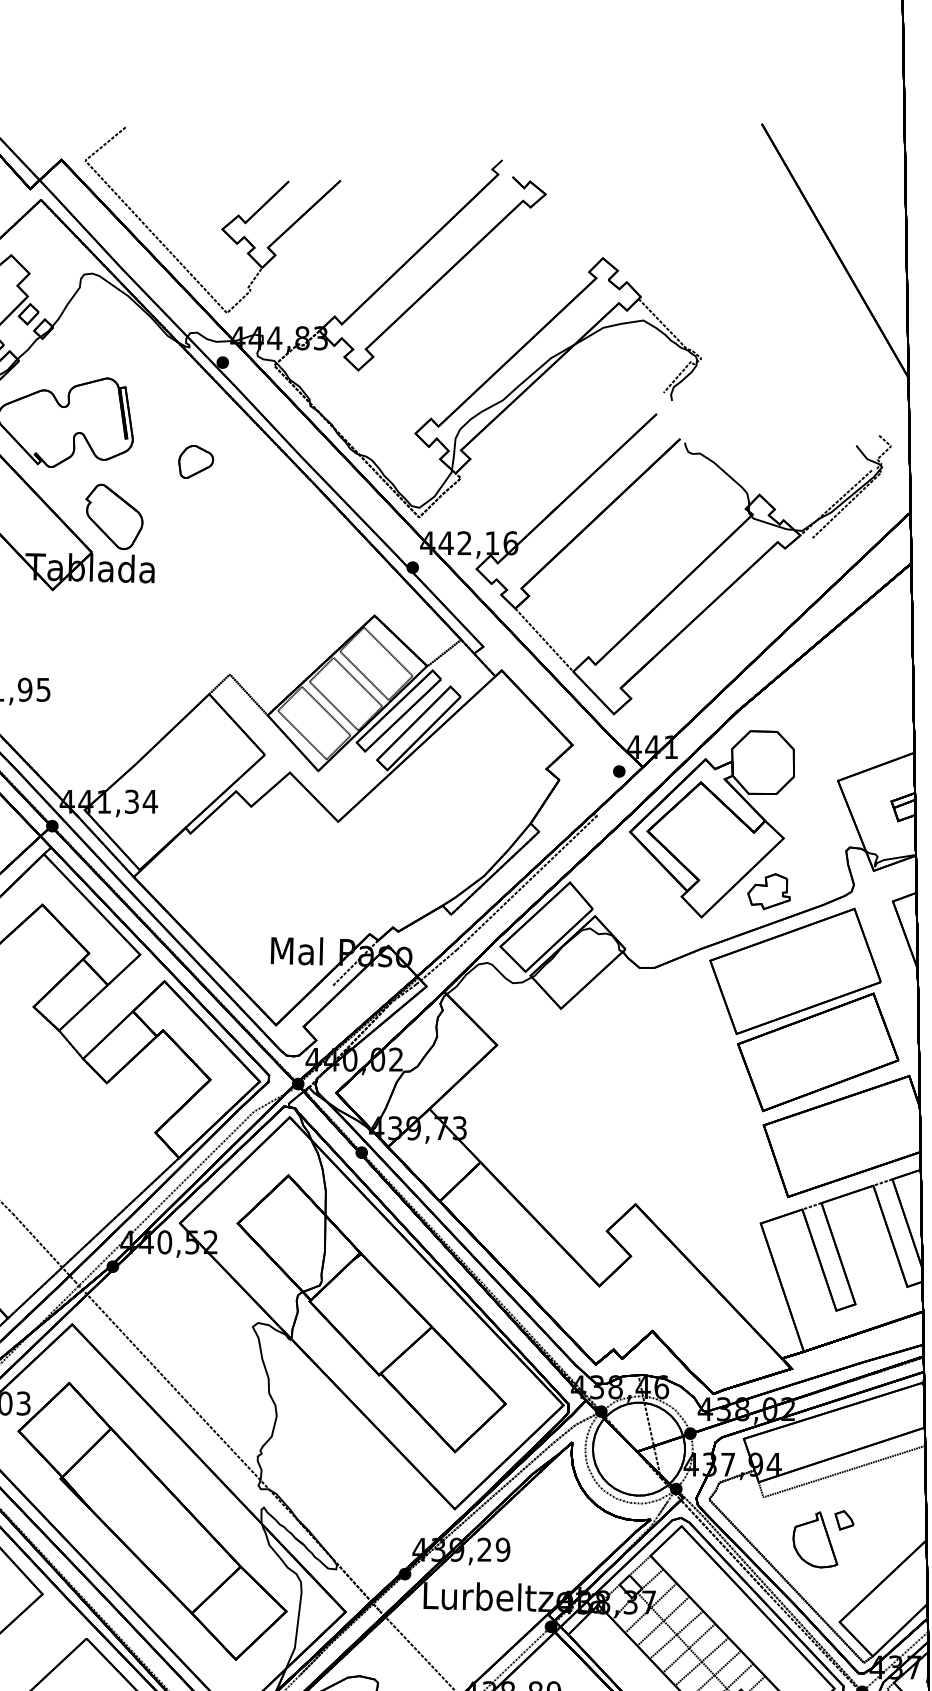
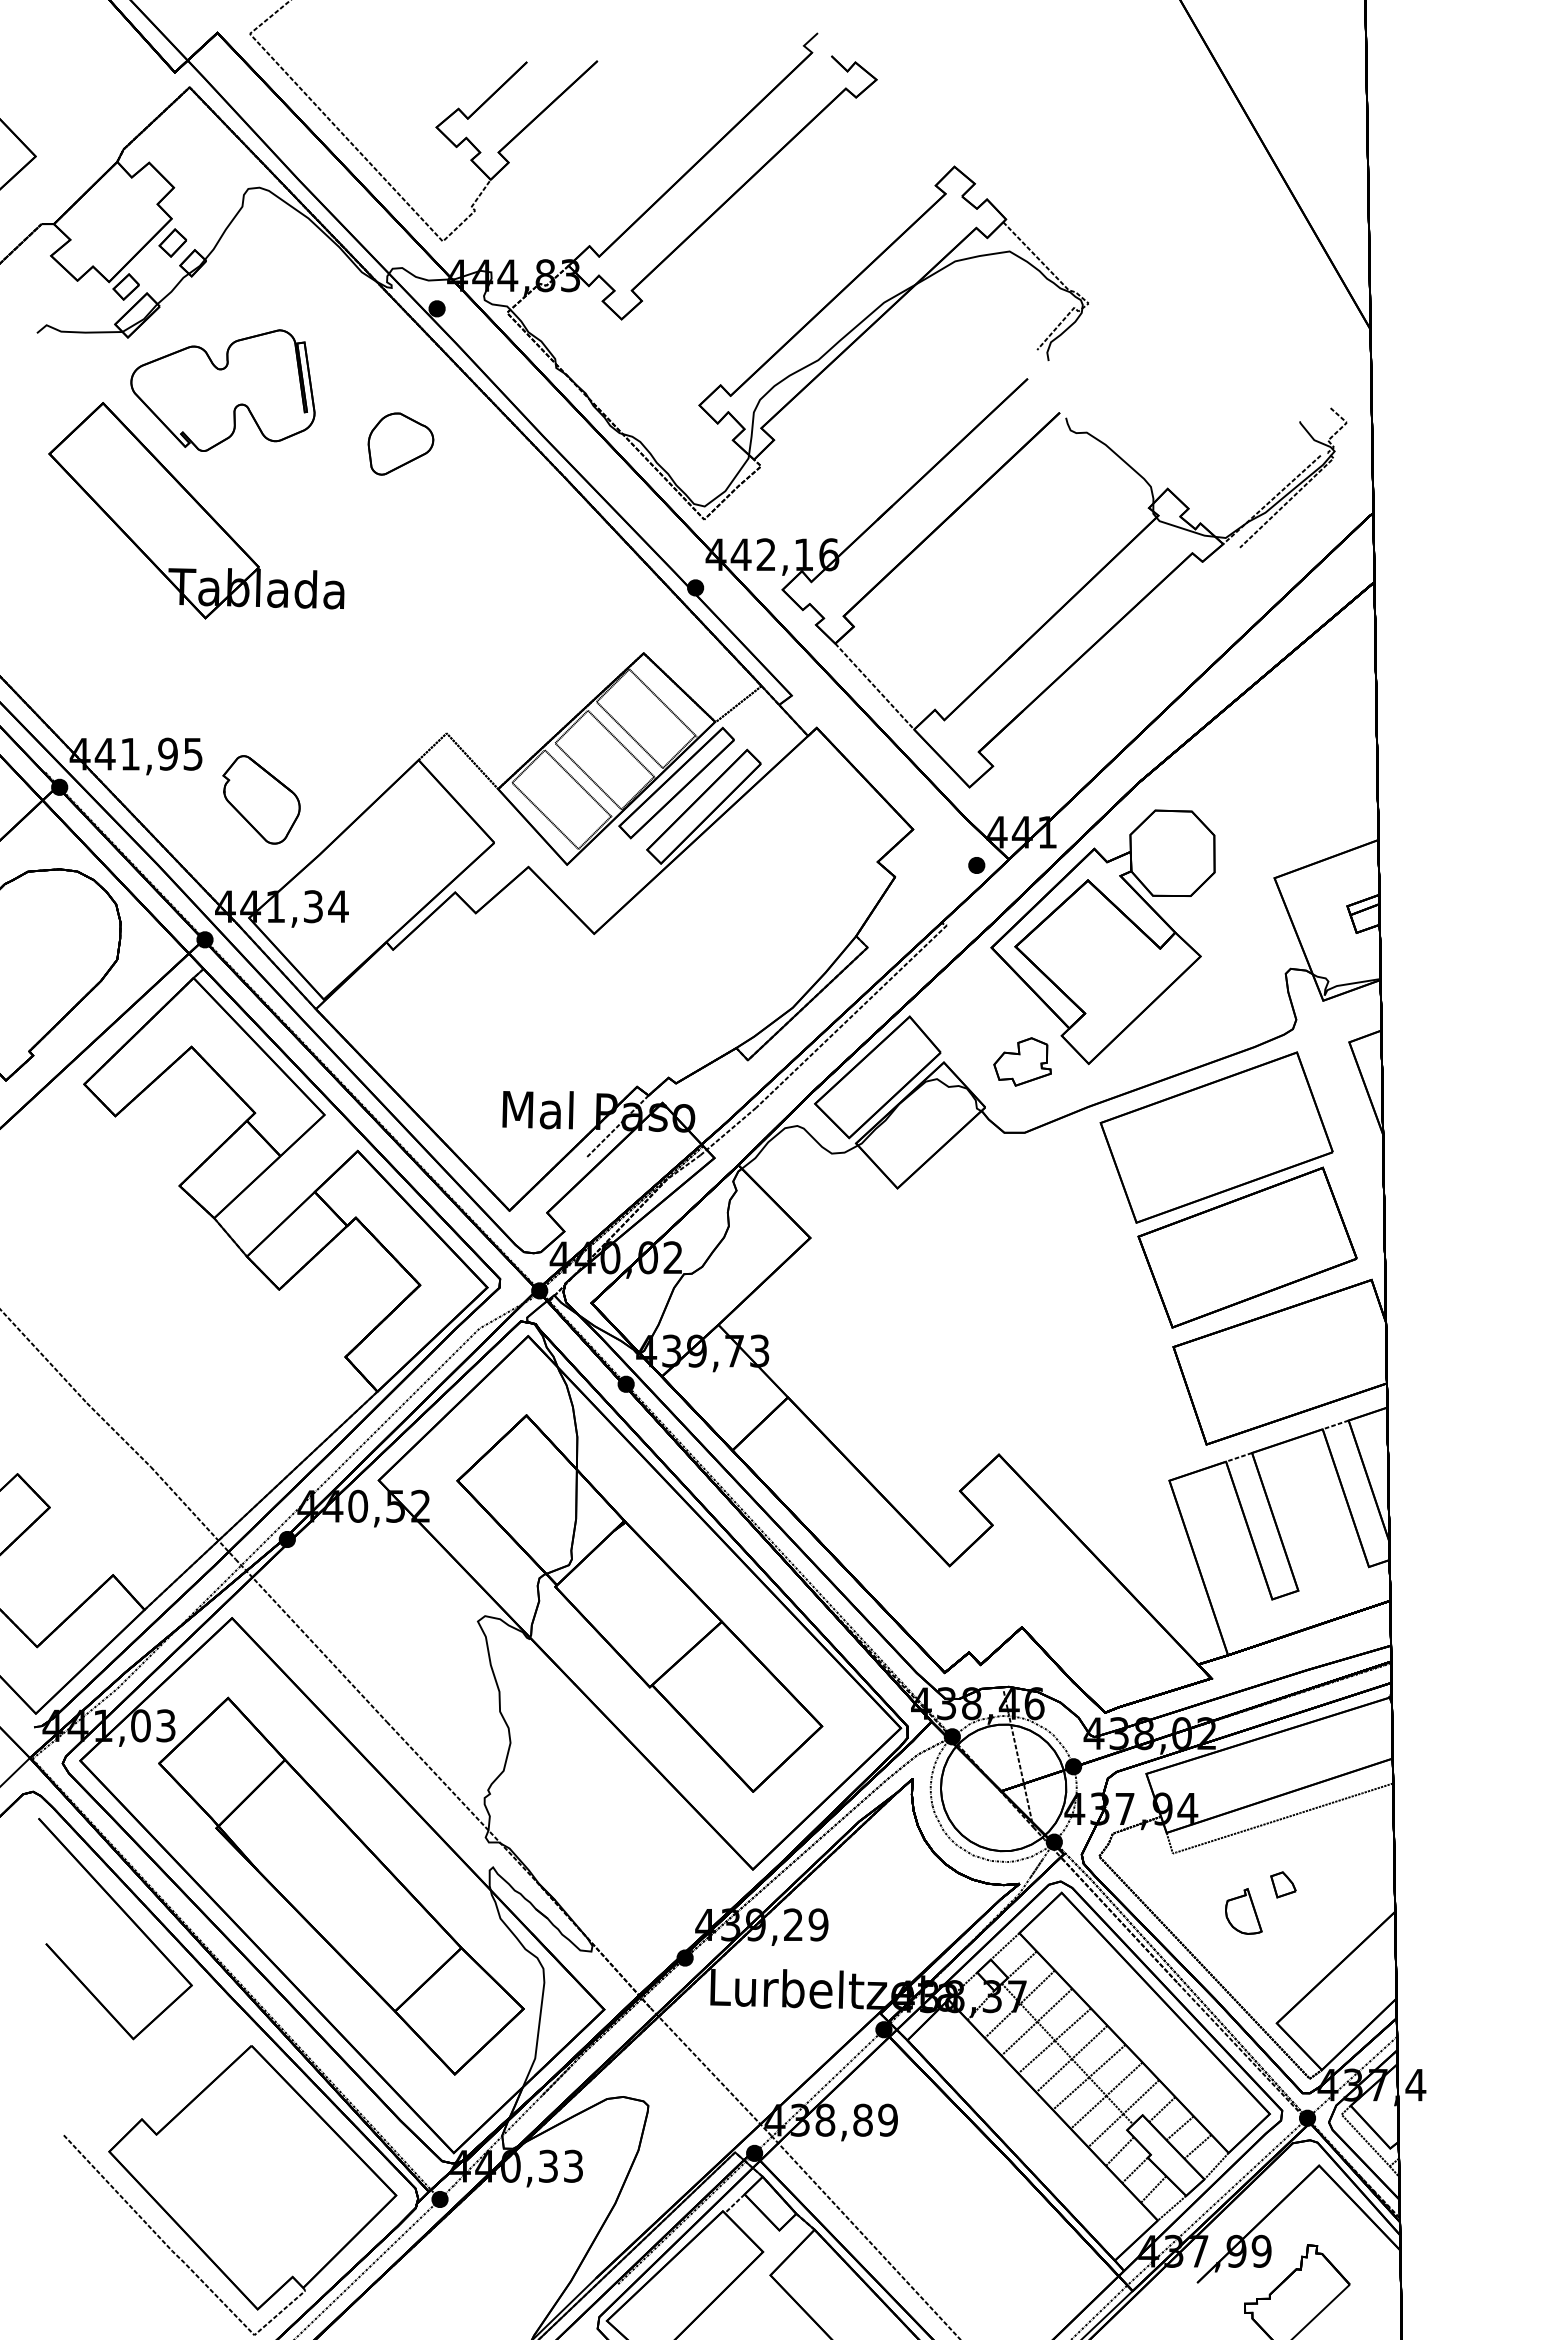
part: (195, 461) -> (400, 443), size x1.4
part: (114, 516) -> (261, 799), moved
part: (768, 891) -> (1022, 1061), moved
part: (815, 1539) -> (1243, 1911), size x0.6

